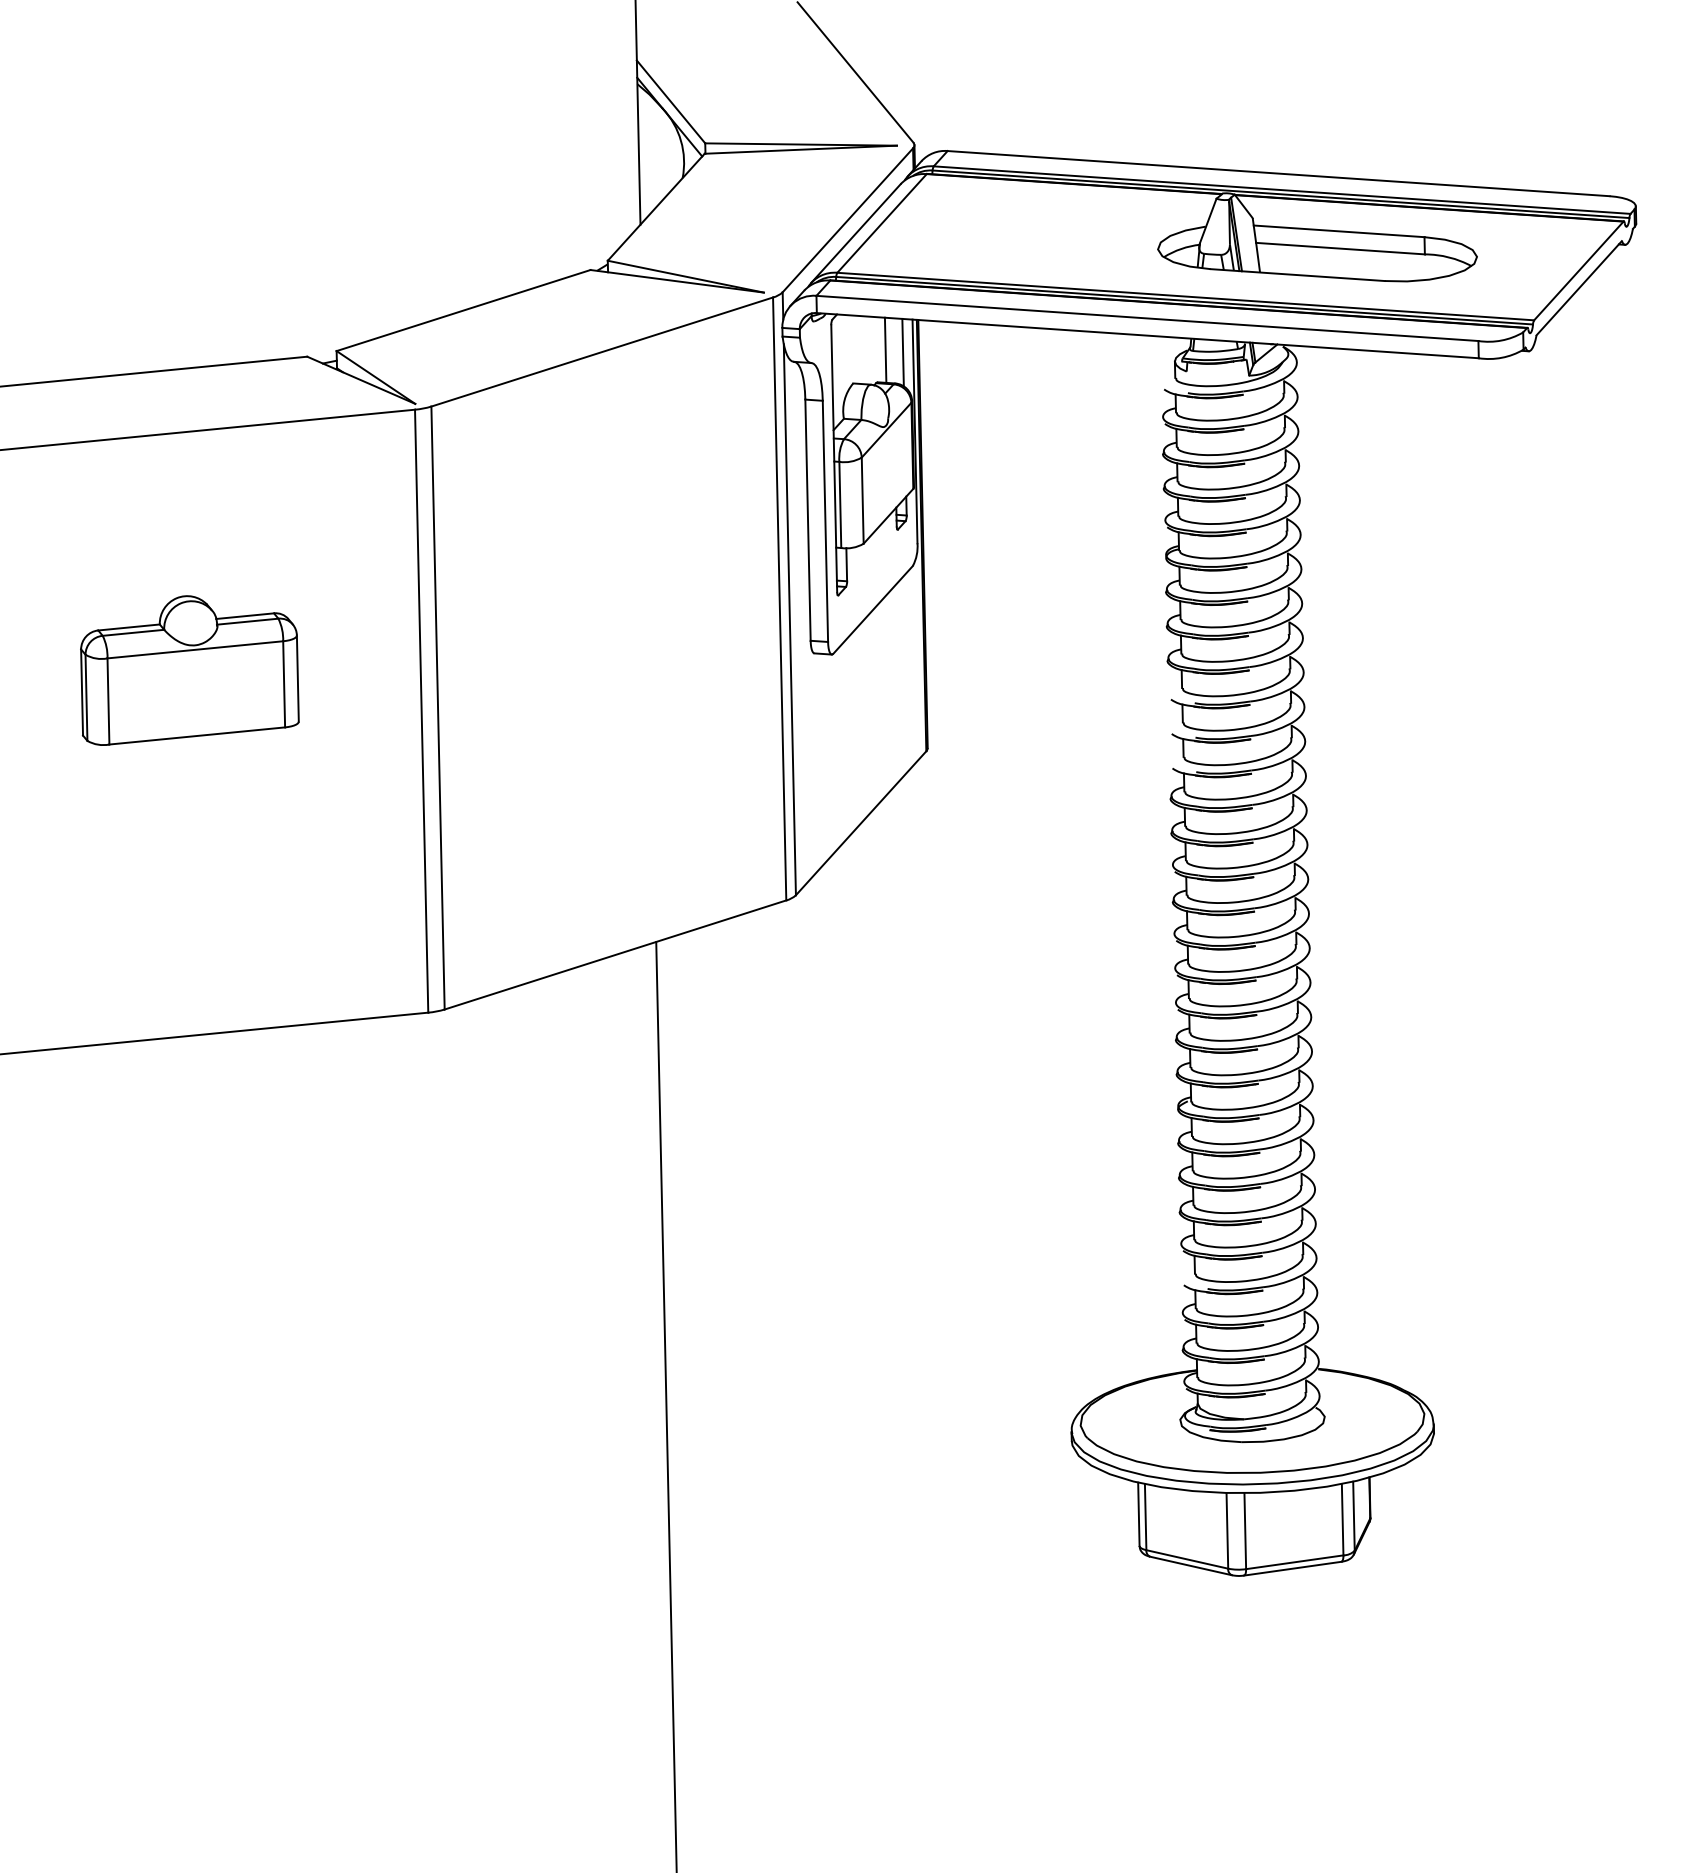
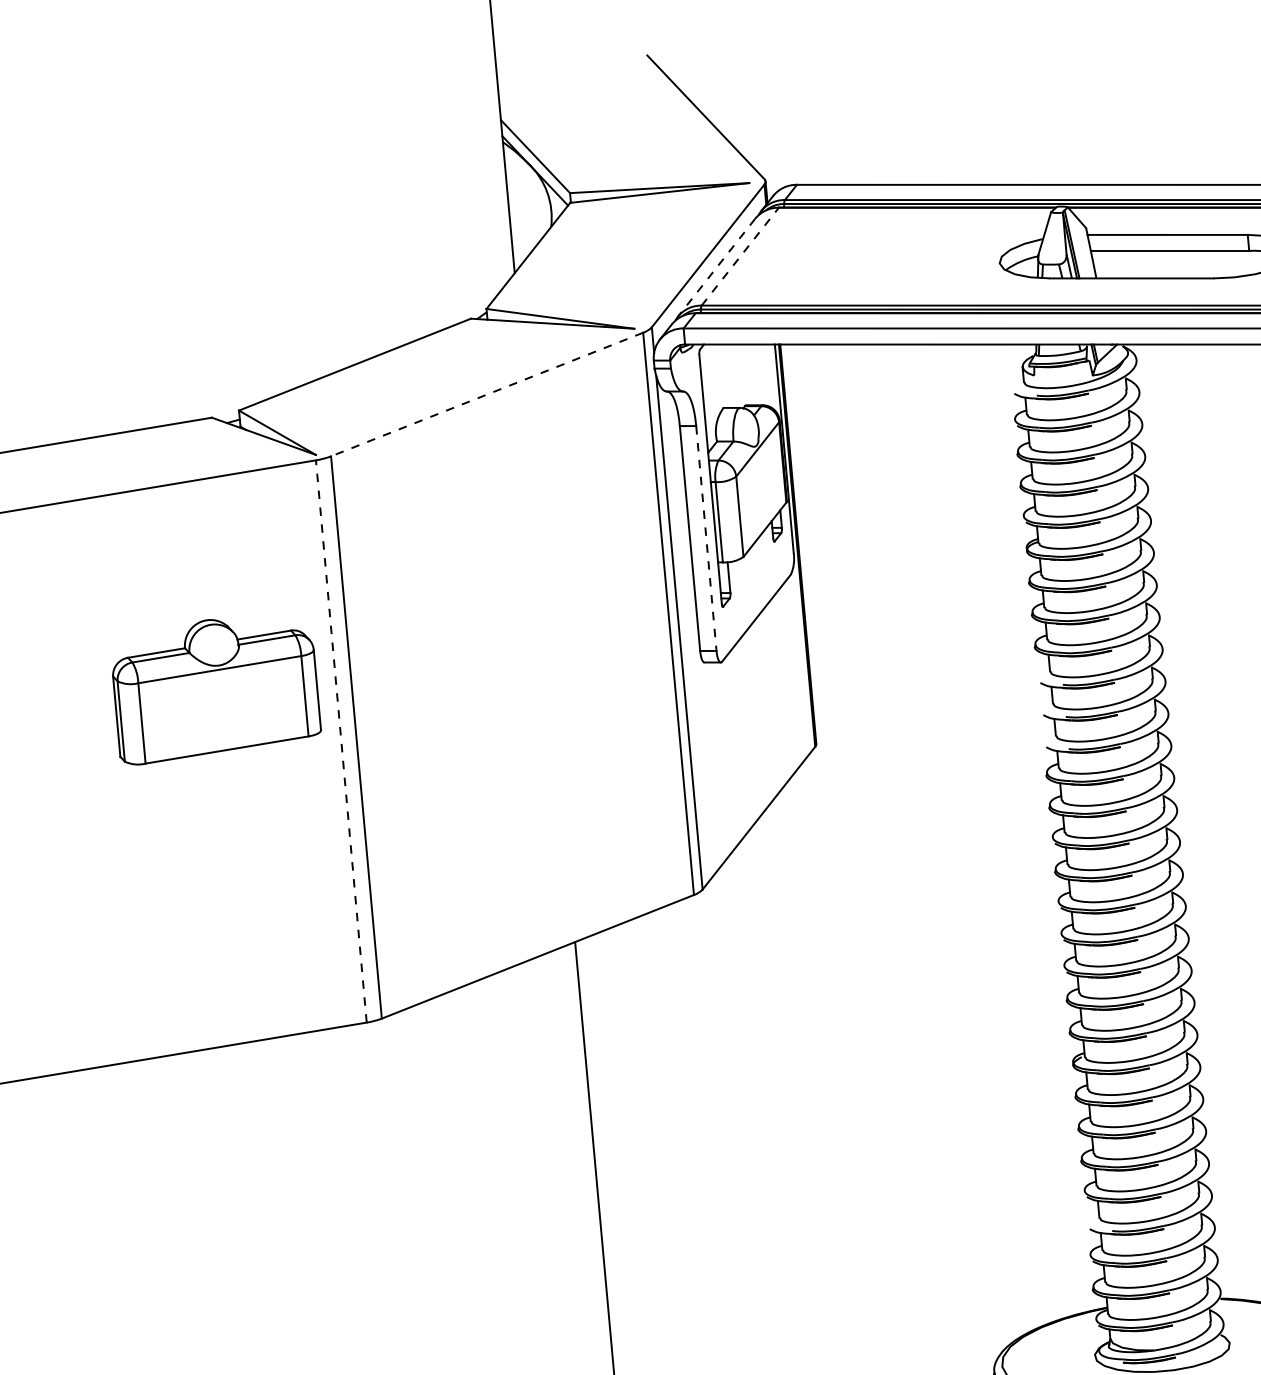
line: (882, 223) -> (740, 256), solid -> dashed
line: (855, 233) -> (716, 267), solid -> dashed
line: (885, 349) -> (751, 374), removed
line: (601, 352) -> (486, 395), solid -> dashed
line: (902, 352) -> (767, 375), removed
line: (825, 521) -> (706, 538), solid -> dashed
part: (189, 670) -> (215, 689), moved
line: (421, 711) -> (341, 741), solid -> dashed

